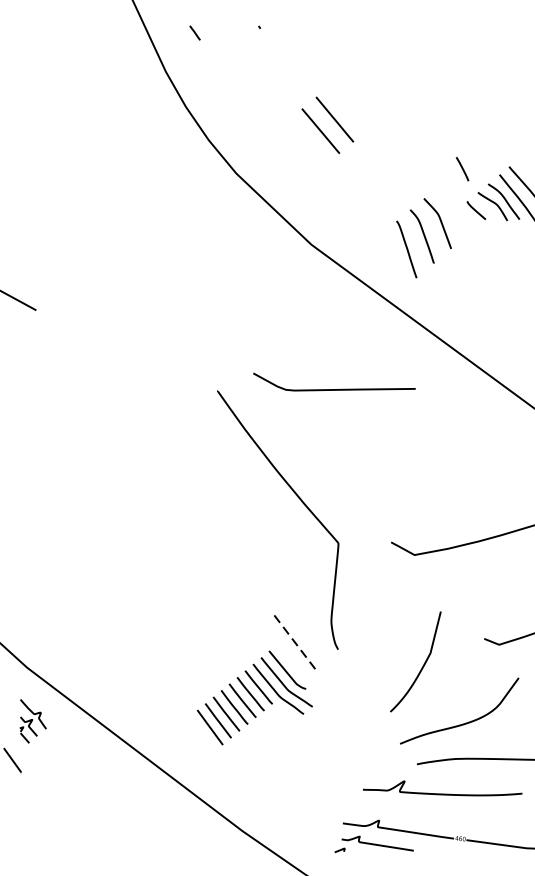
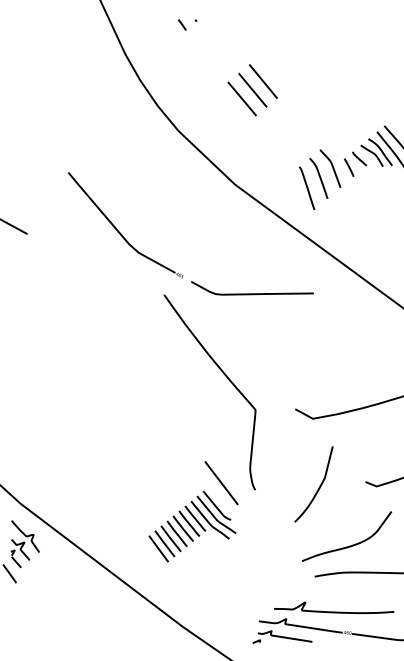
line: (195, 32) -> (182, 24), moved
line: (347, 107) -> (262, 81), added
line: (463, 168) -> (349, 167), moved
part: (158, 306) -> (119, 231), added
line: (293, 639) -> (221, 482), dashed -> solid
curve: (421, 665) -> (318, 487), moved
part: (32, 721) -> (24, 544), size x1.43
curve: (443, 793) -> (334, 611), moved

